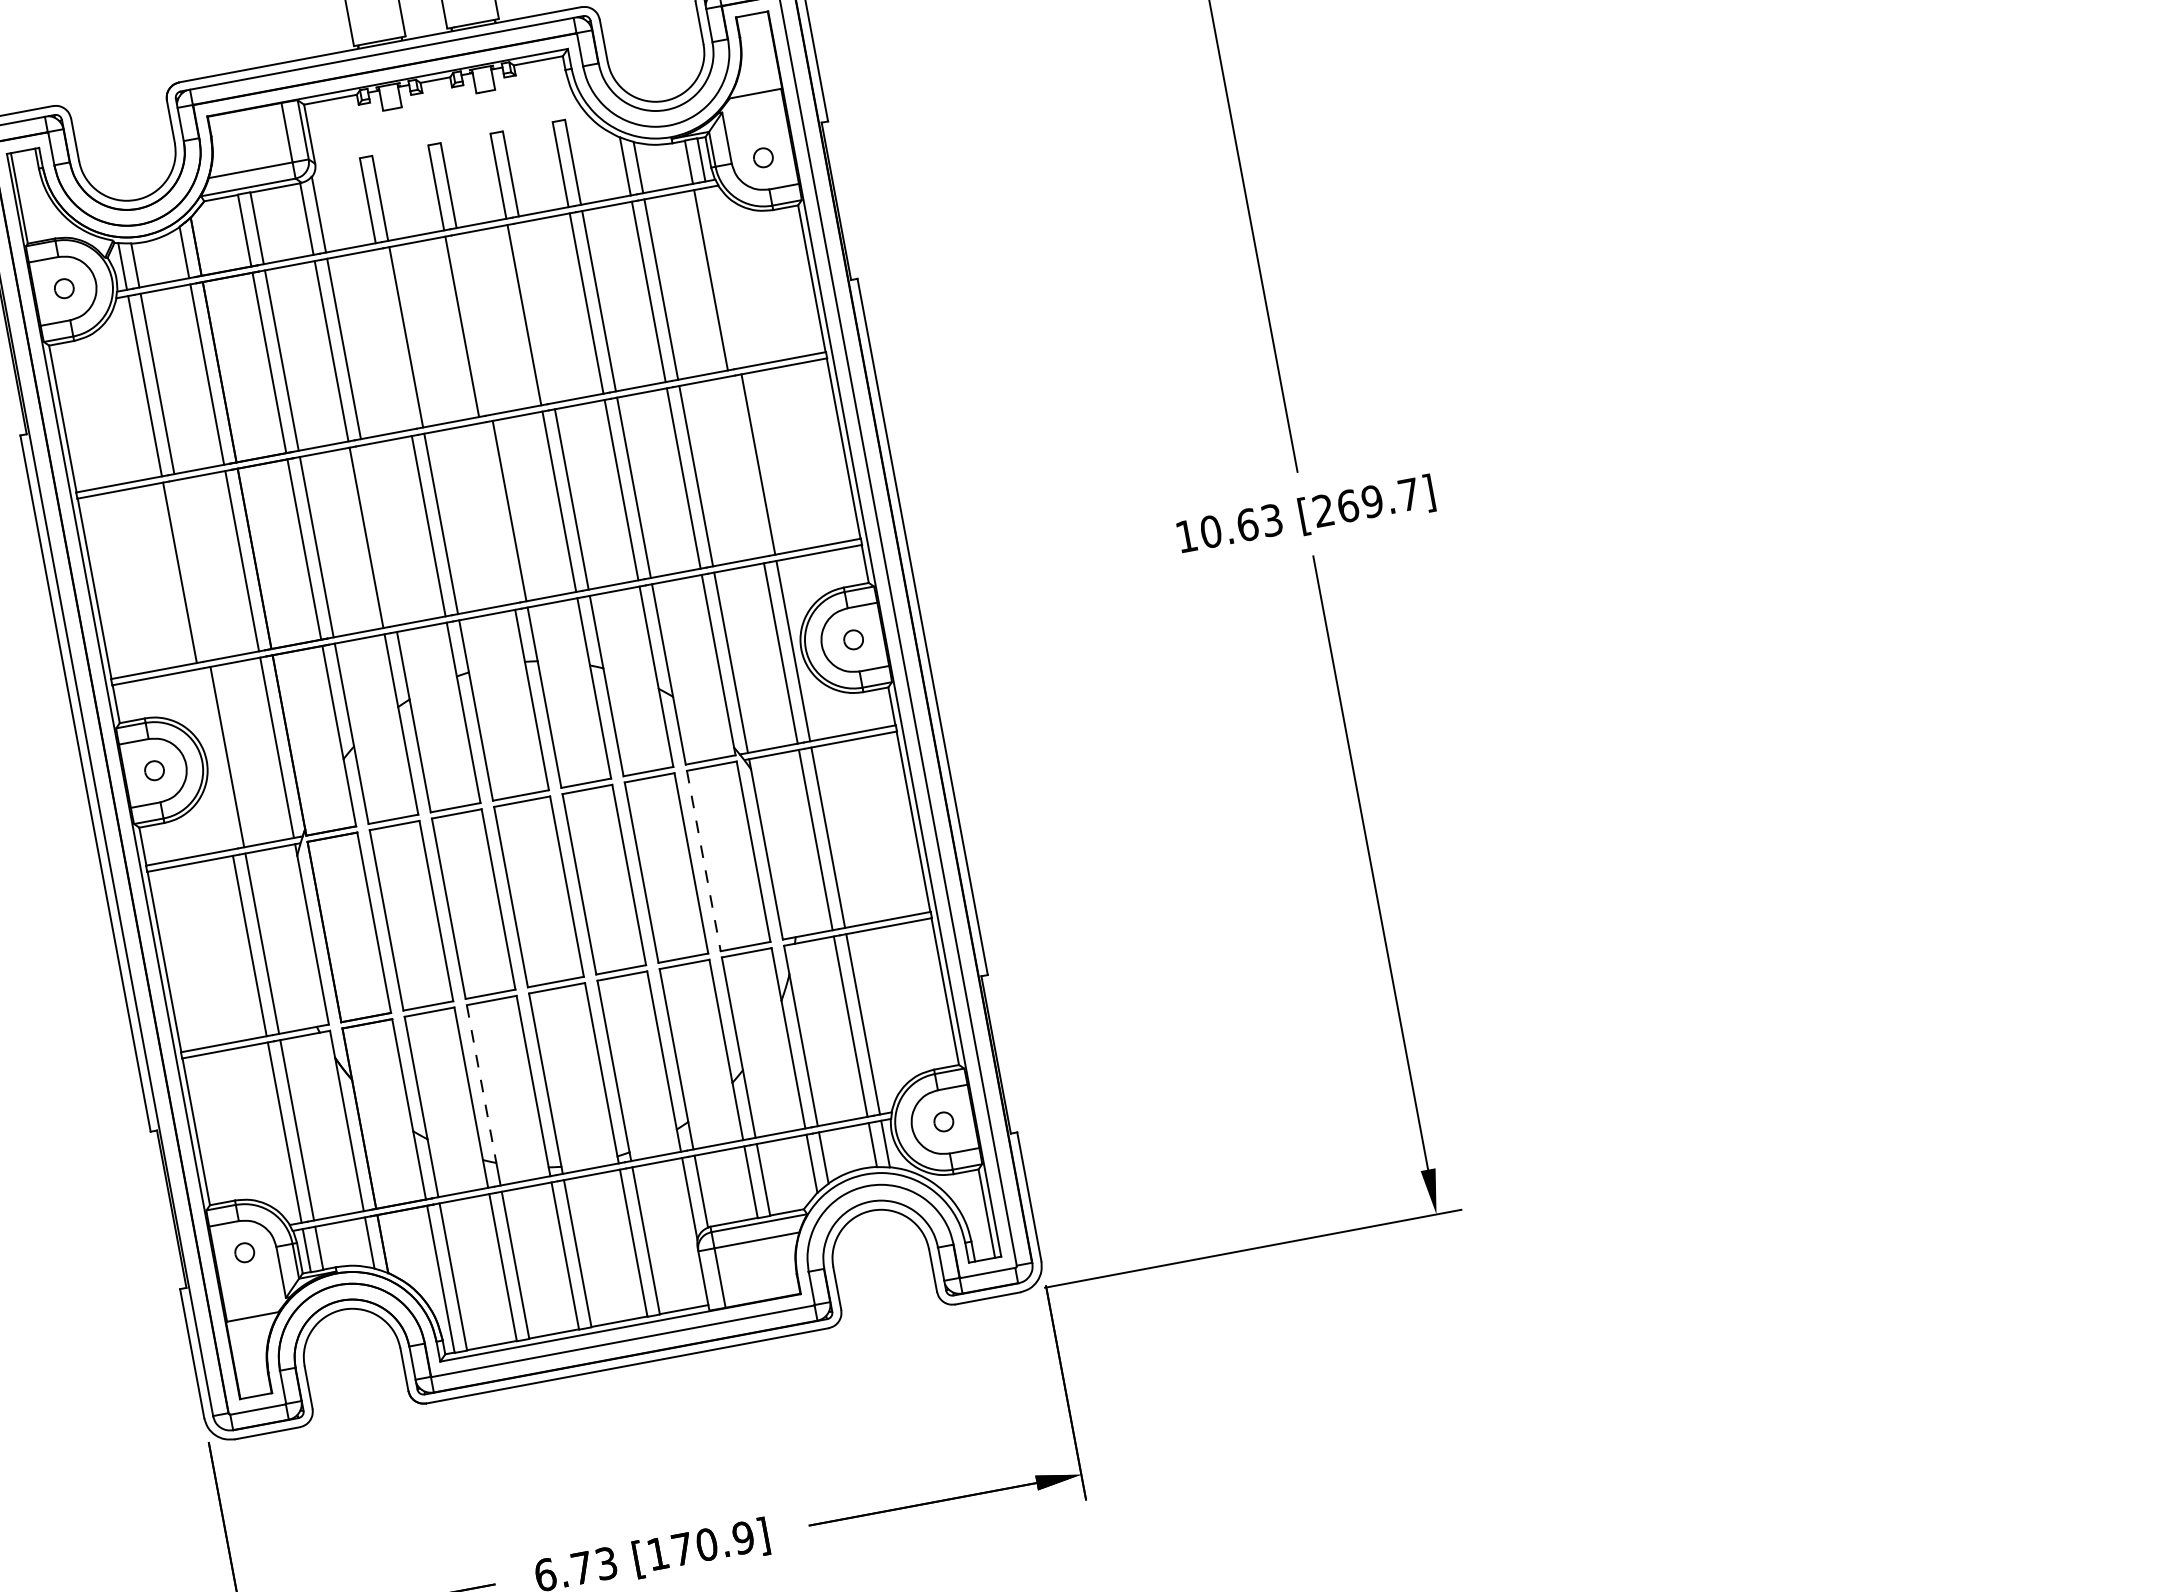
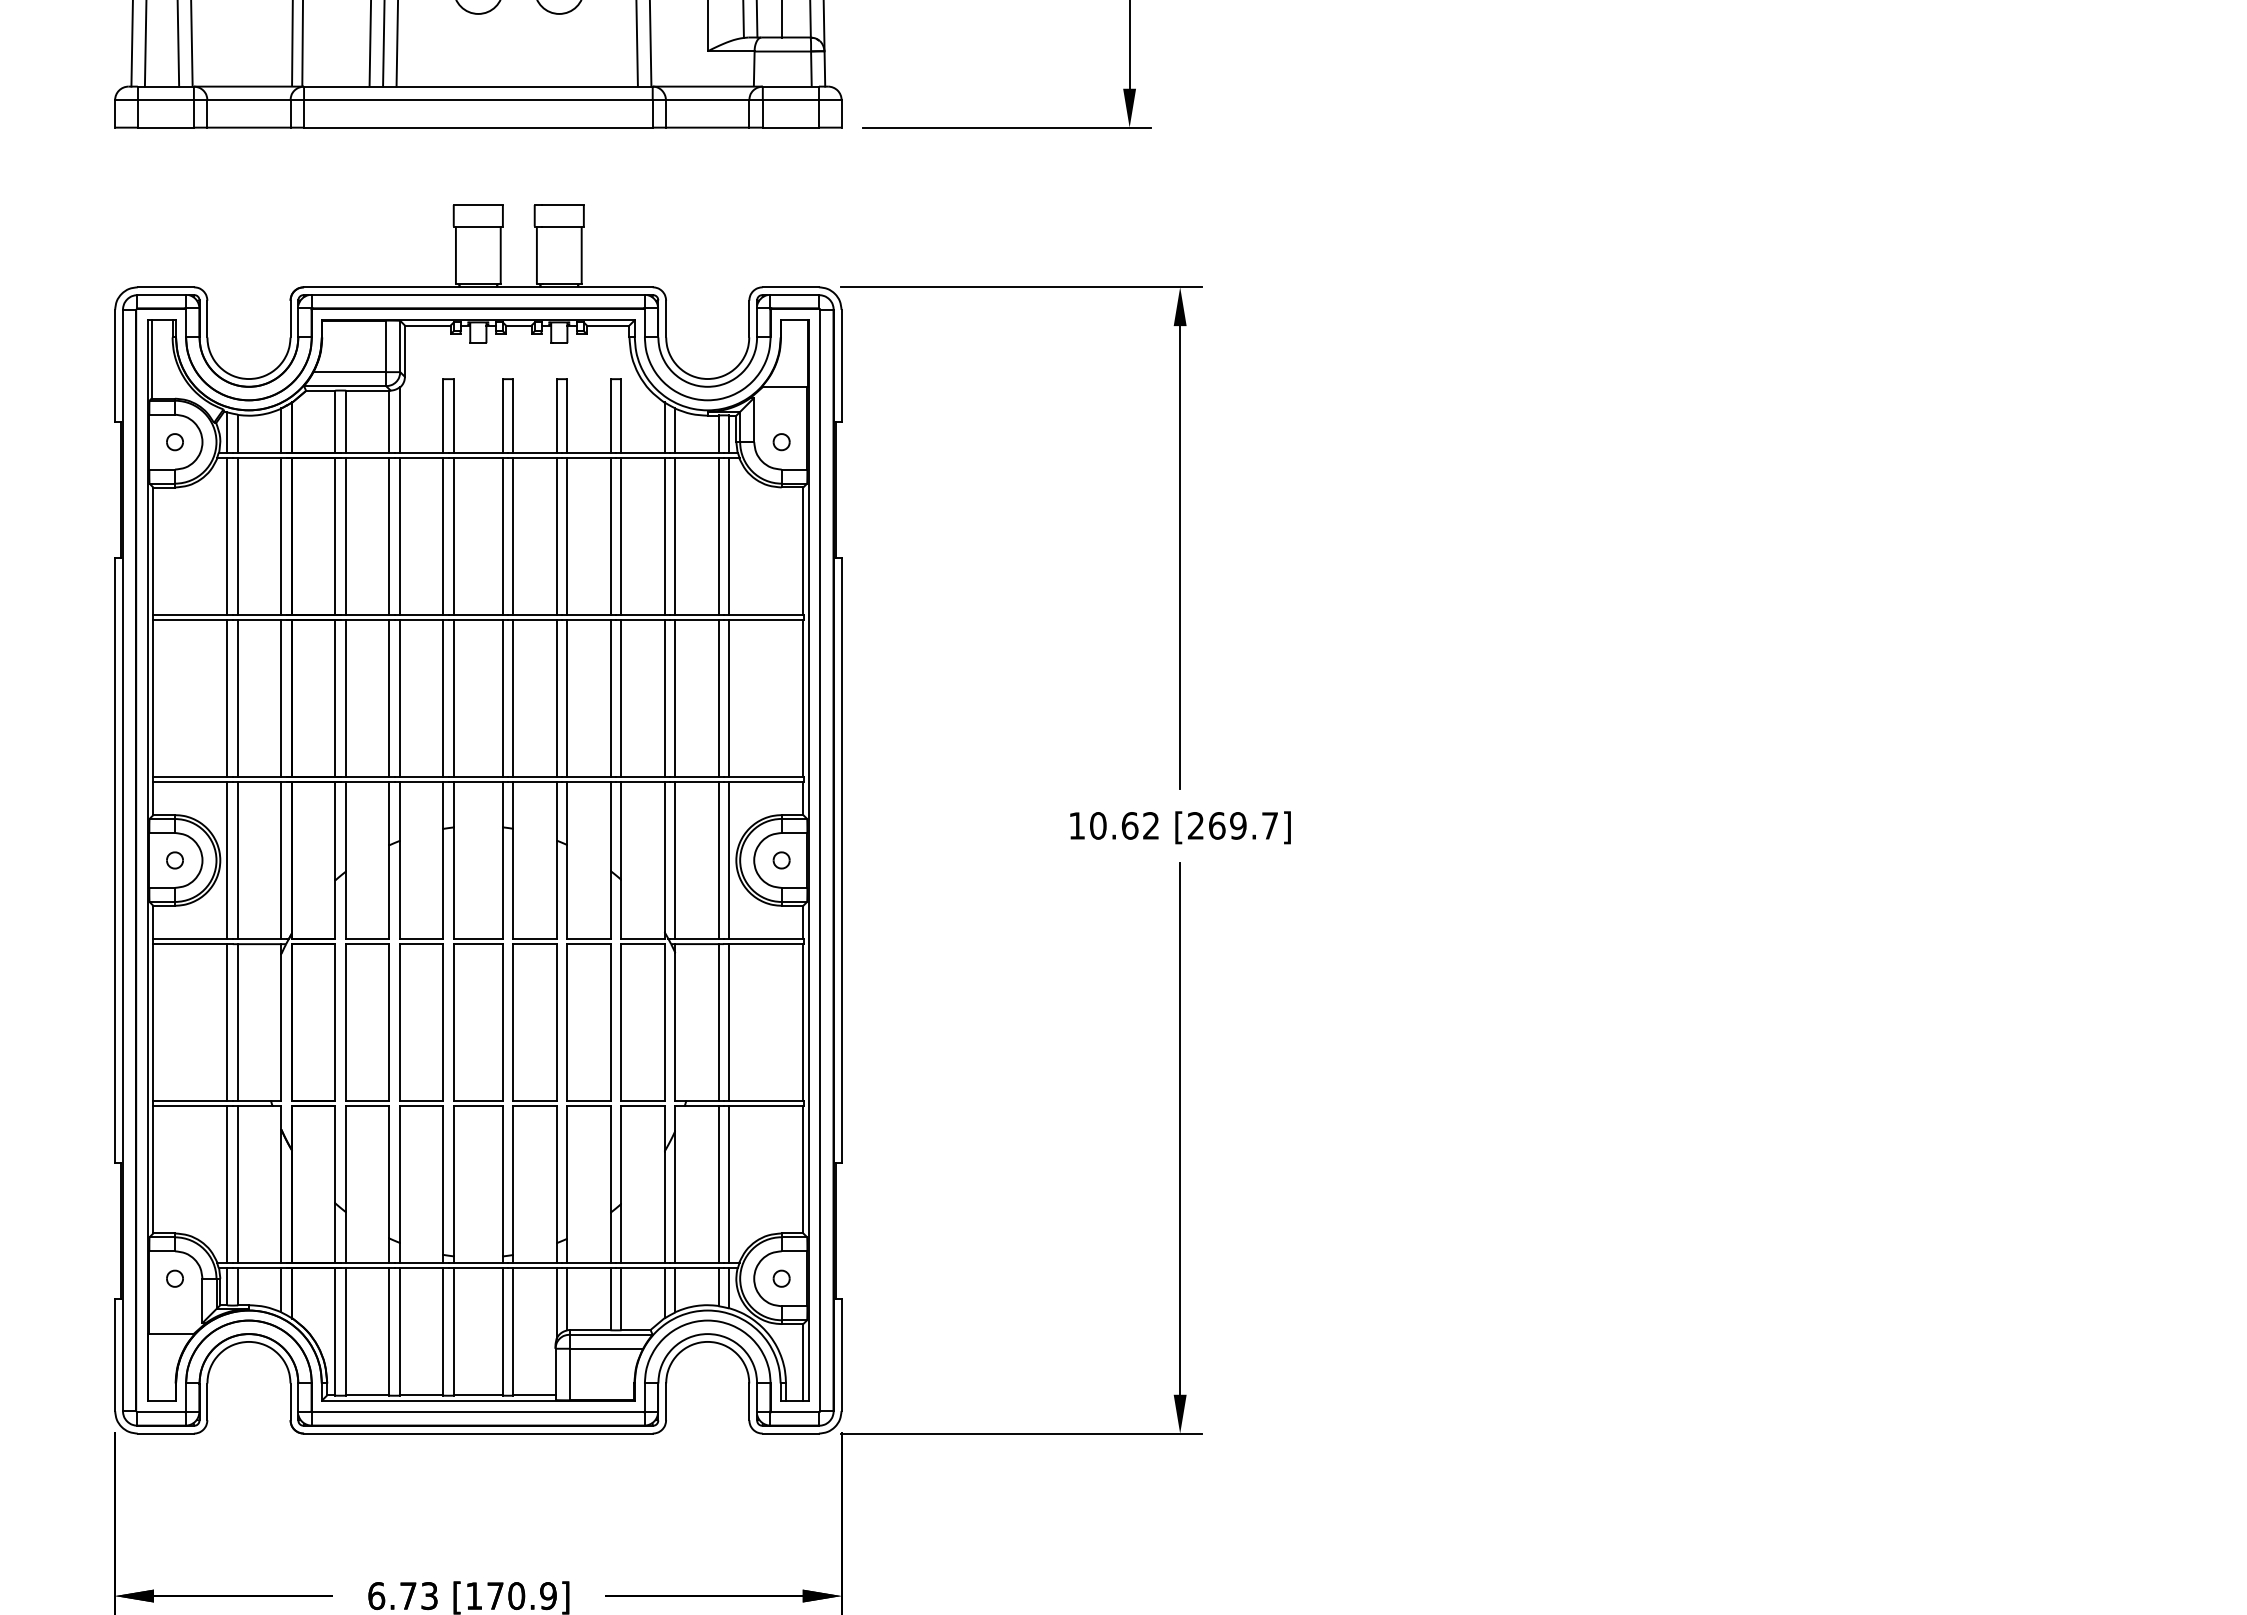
line: (723, 277) -> (729, 536), added
line: (536, 312) -> (567, 536), added
line: (474, 324) -> (513, 536), added
line: (394, 339) -> (443, 536), added
line: (745, 466) -> (718, 698), added
line: (496, 513) -> (502, 698), added
text: (1272, 519) -> (1151, 825), 10.63 -> 10.62
line: (379, 535) -> (400, 698), added
line: (192, 570) -> (238, 698), added
line: (215, 759) -> (227, 860), added
line: (704, 861) -> (621, 1022), dashed -> solid
line: (482, 1085) -> (400, 1175), dashed -> solid

